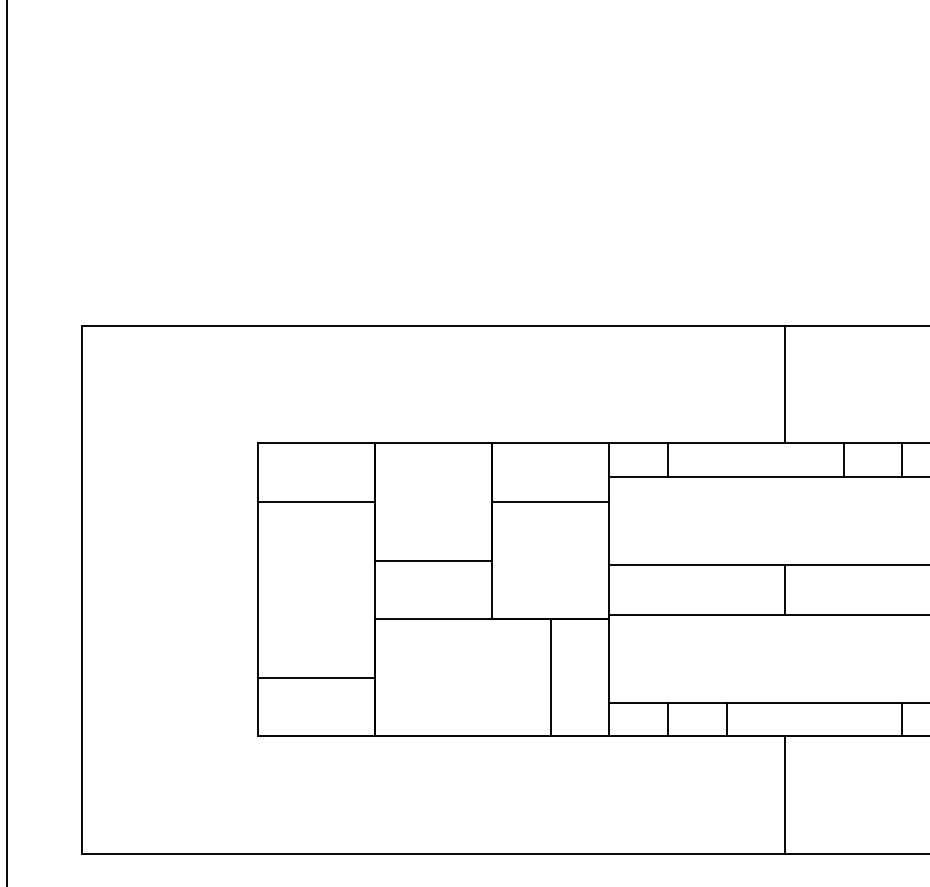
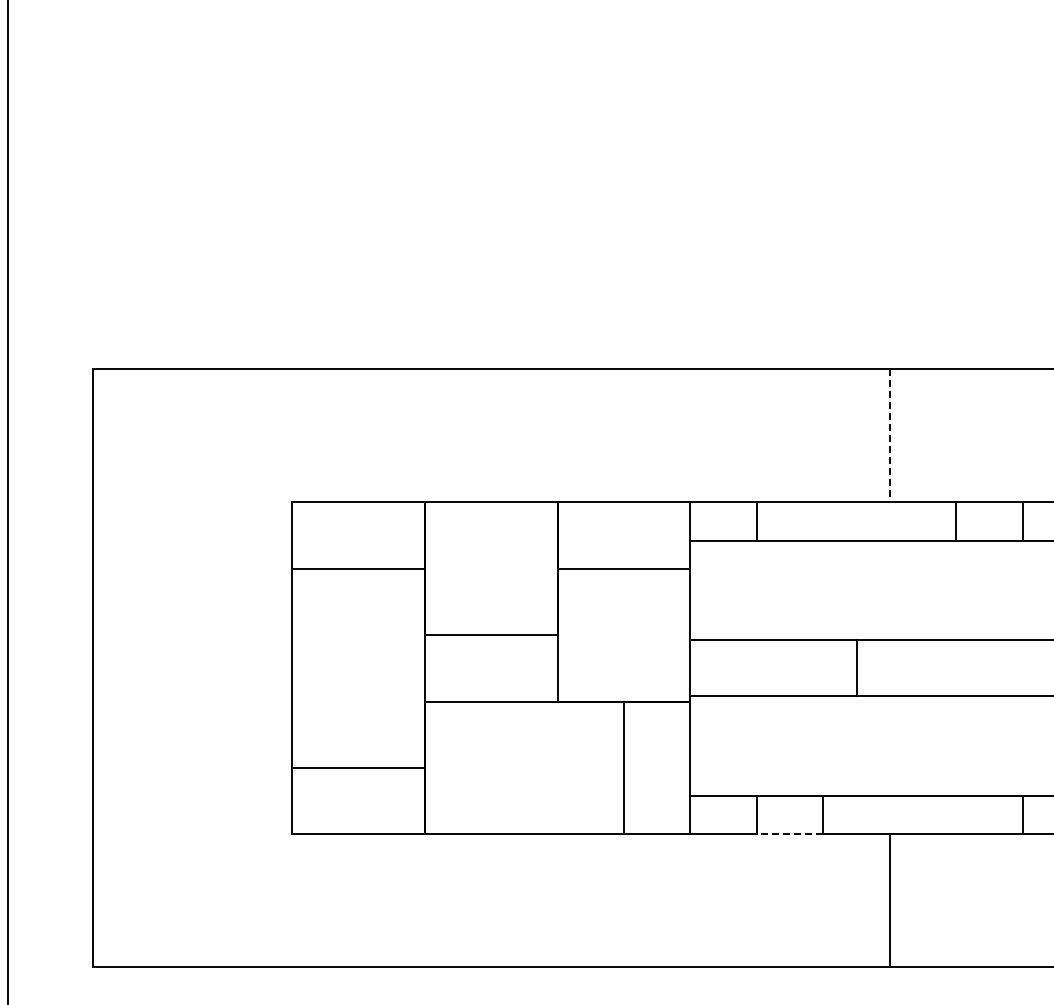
line: (784, 385) -> (889, 436), solid -> dashed
line: (784, 590) -> (856, 668), moved
line: (696, 736) -> (789, 834), solid -> dashed

